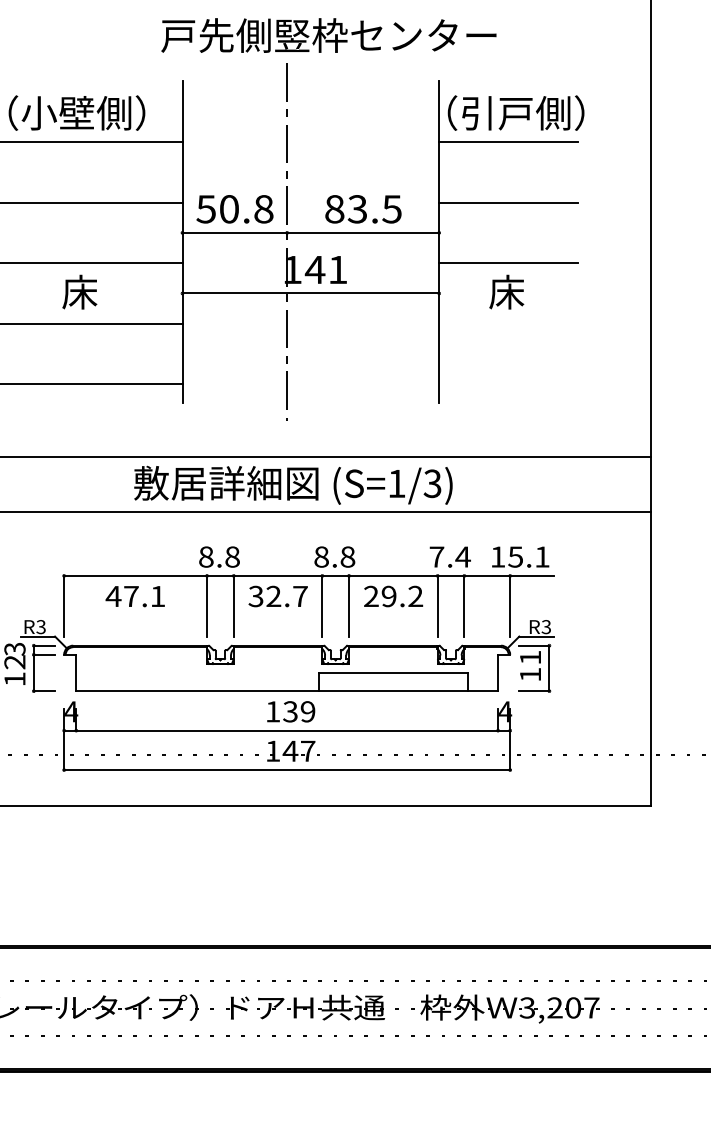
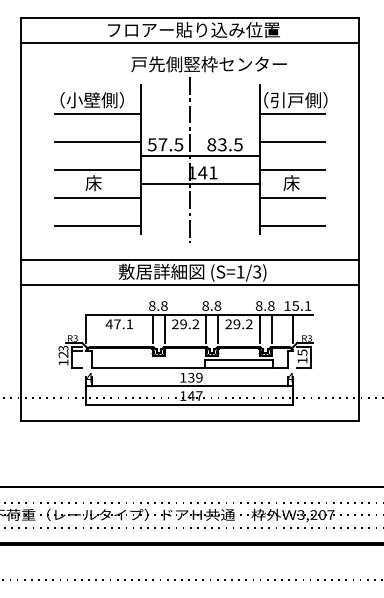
text: (245, 208) -> (170, 144), 50.8 -> 57.5
line: (508, 322) -> (292, 197), added
line: (508, 383) -> (292, 225), added
text: (448, 555) -> (264, 305), 7.4 -> 8.8
text: (278, 596) -> (185, 324), 32.7 -> 29.2
text: (530, 657) -> (302, 352), 11 -> 15

